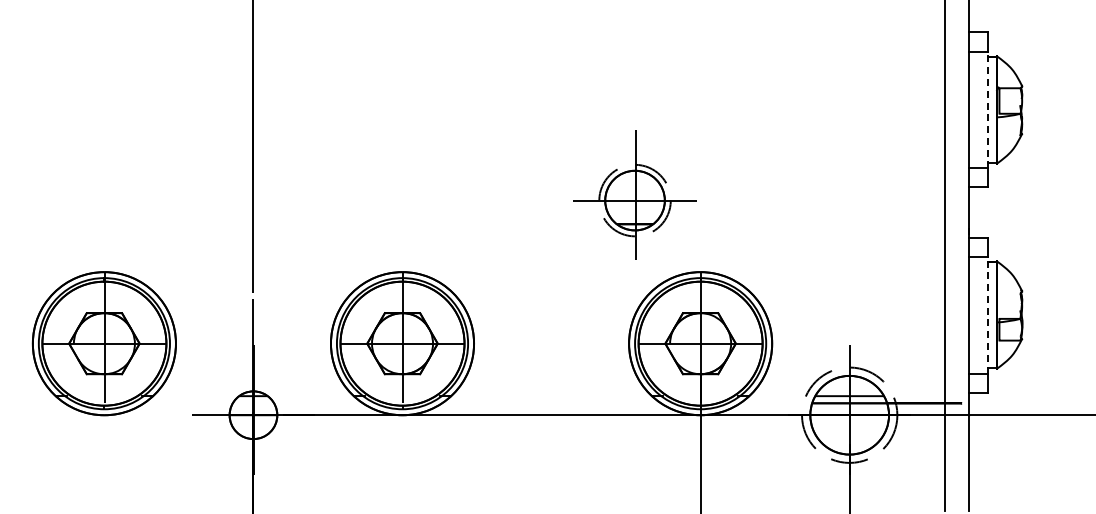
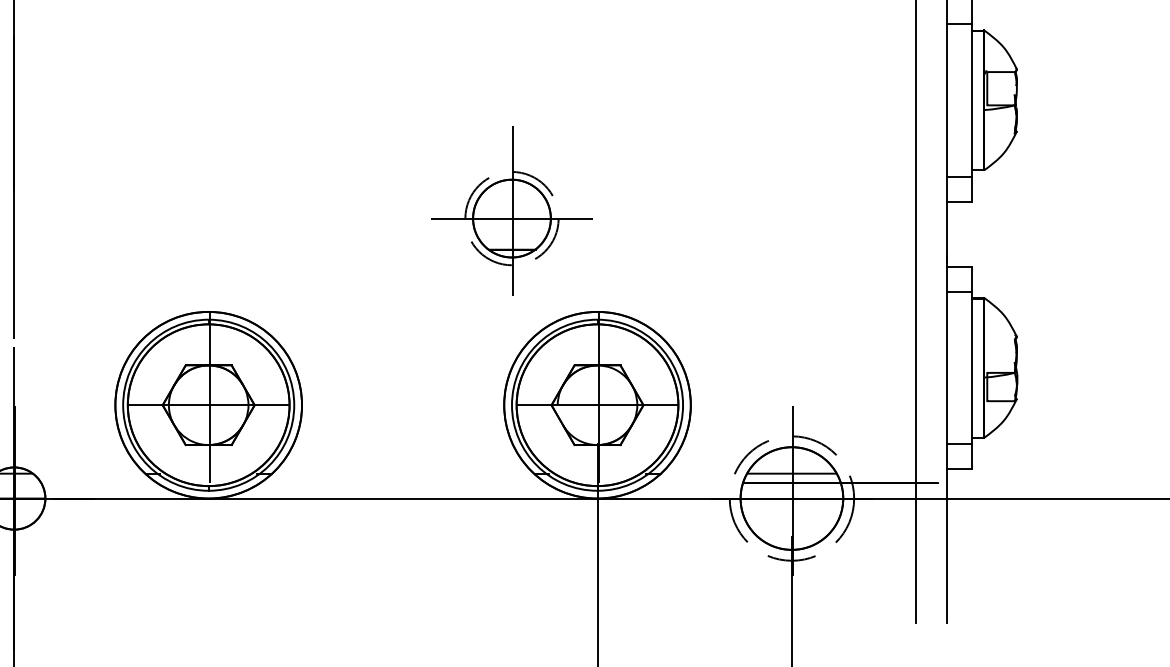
line: (987, 109) -> (971, 99), dashed -> solid
line: (987, 314) -> (971, 367), dashed -> solid

